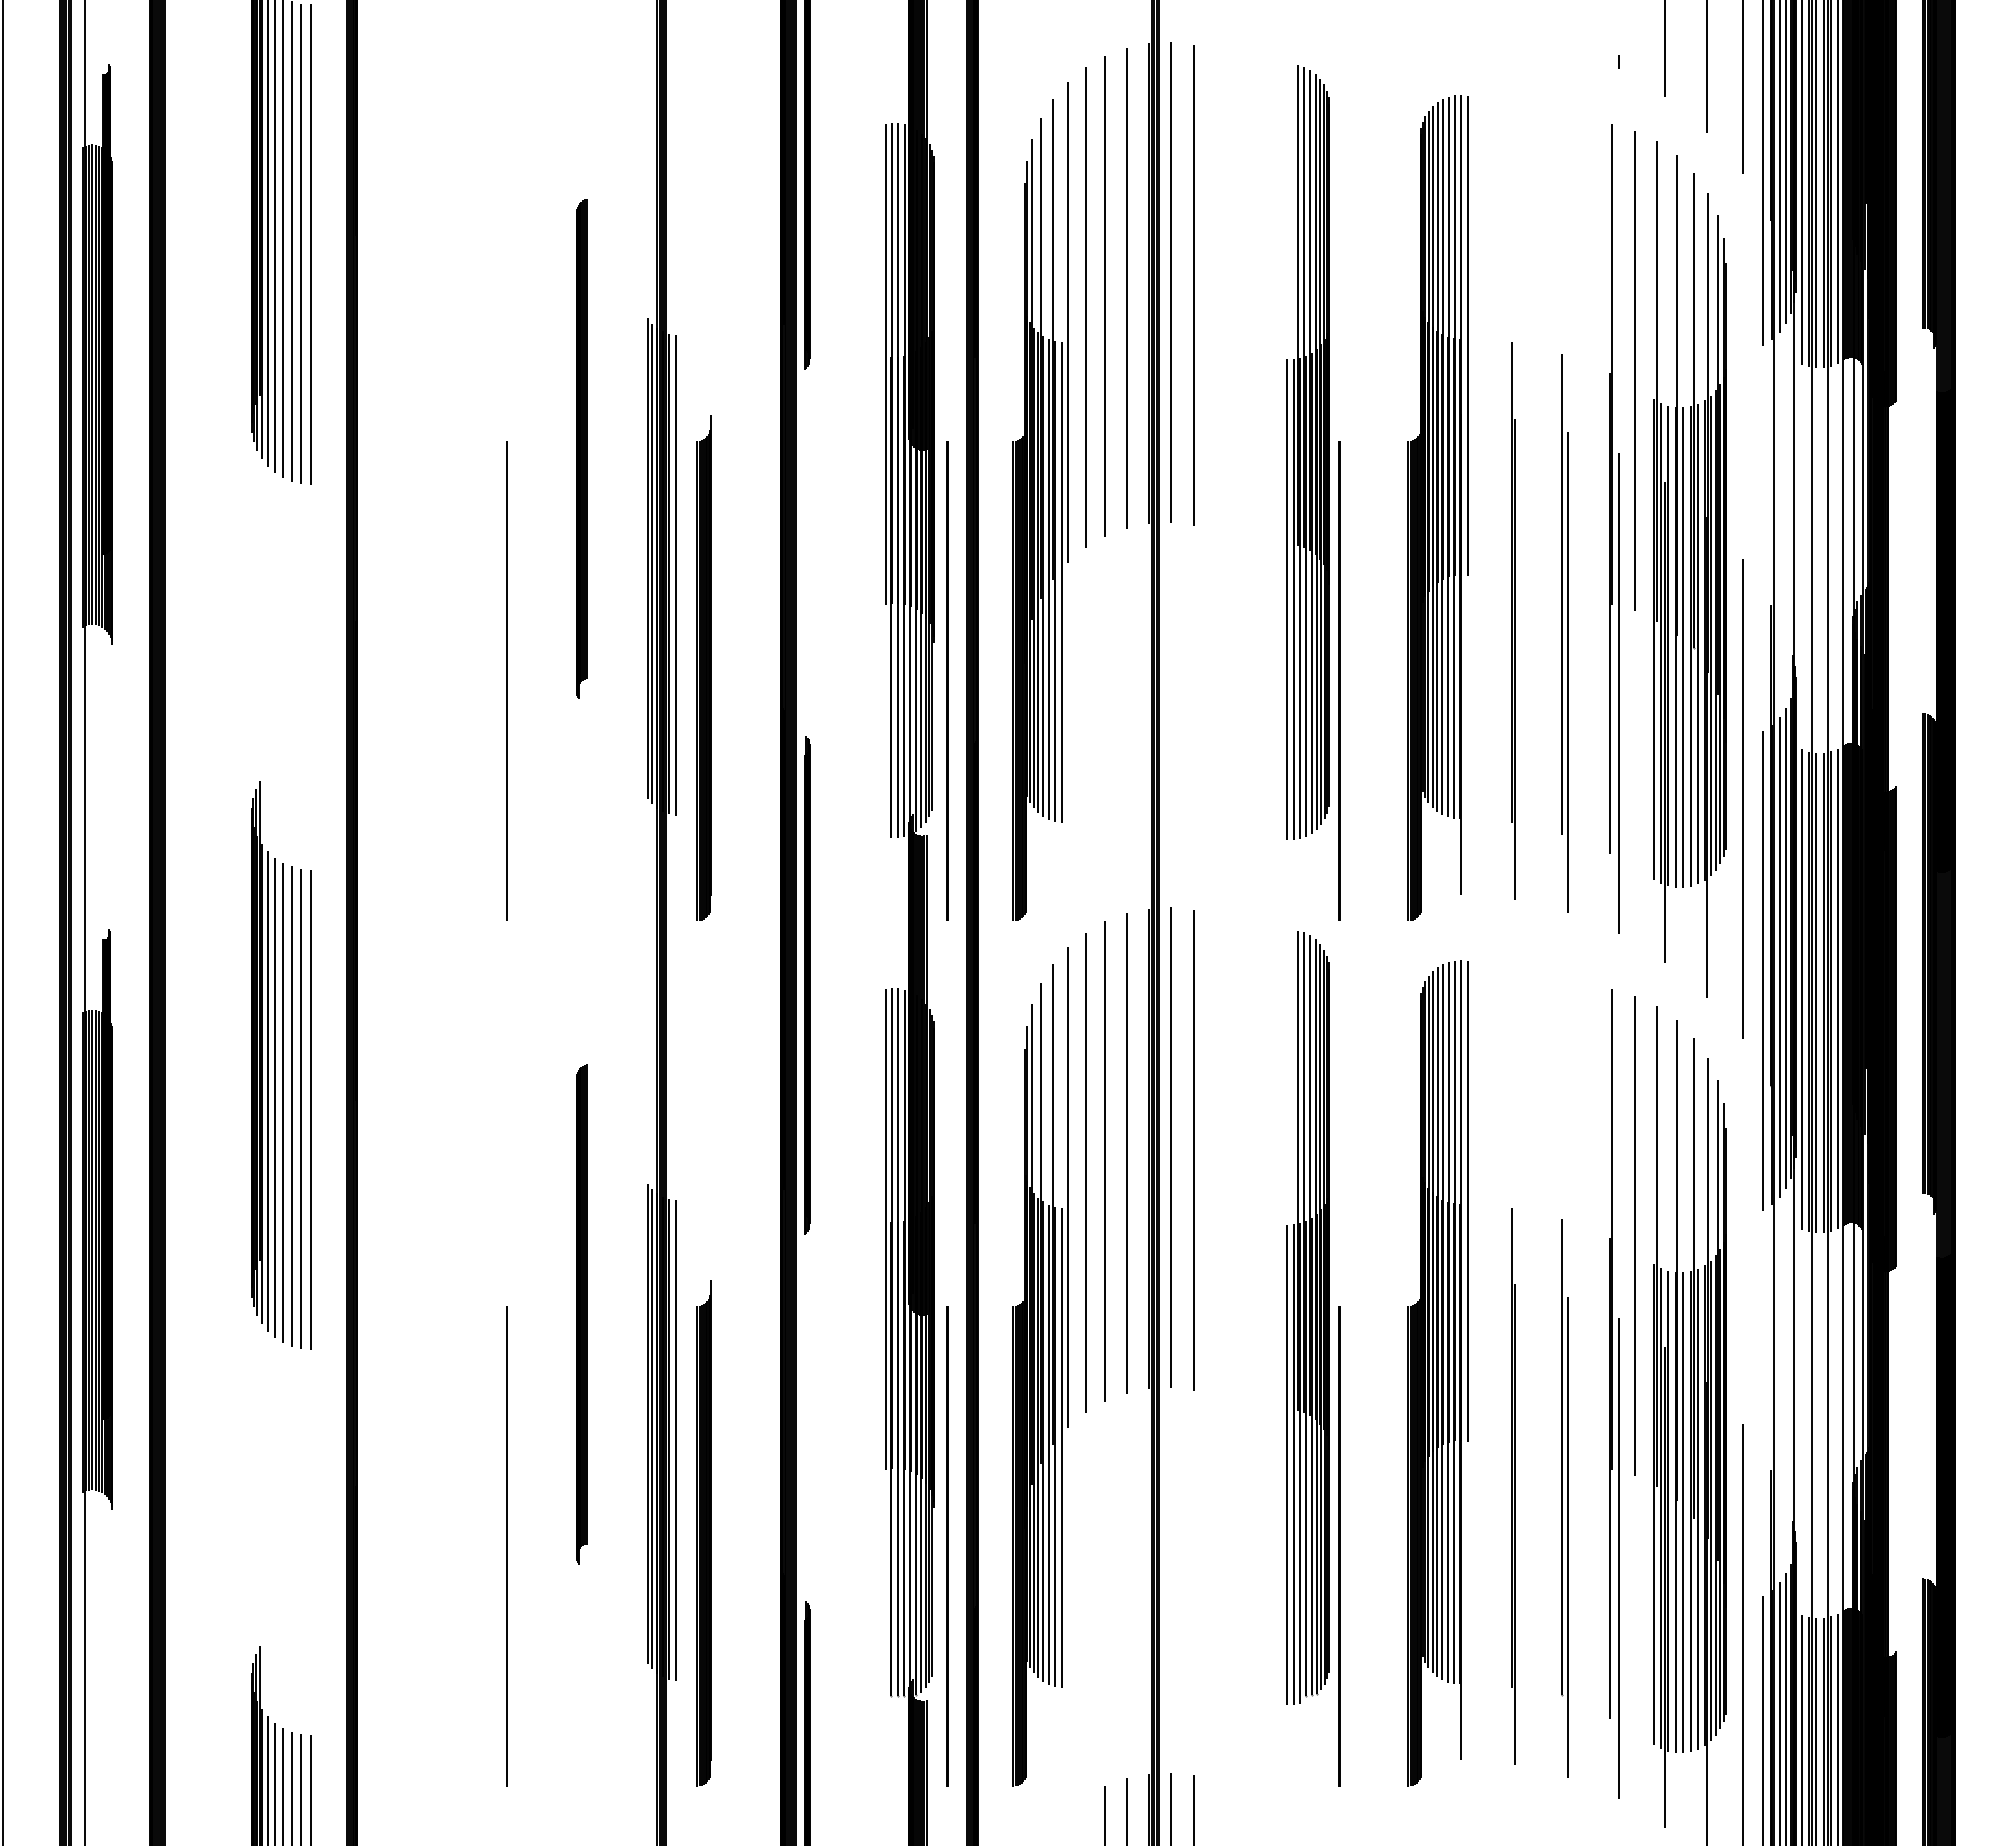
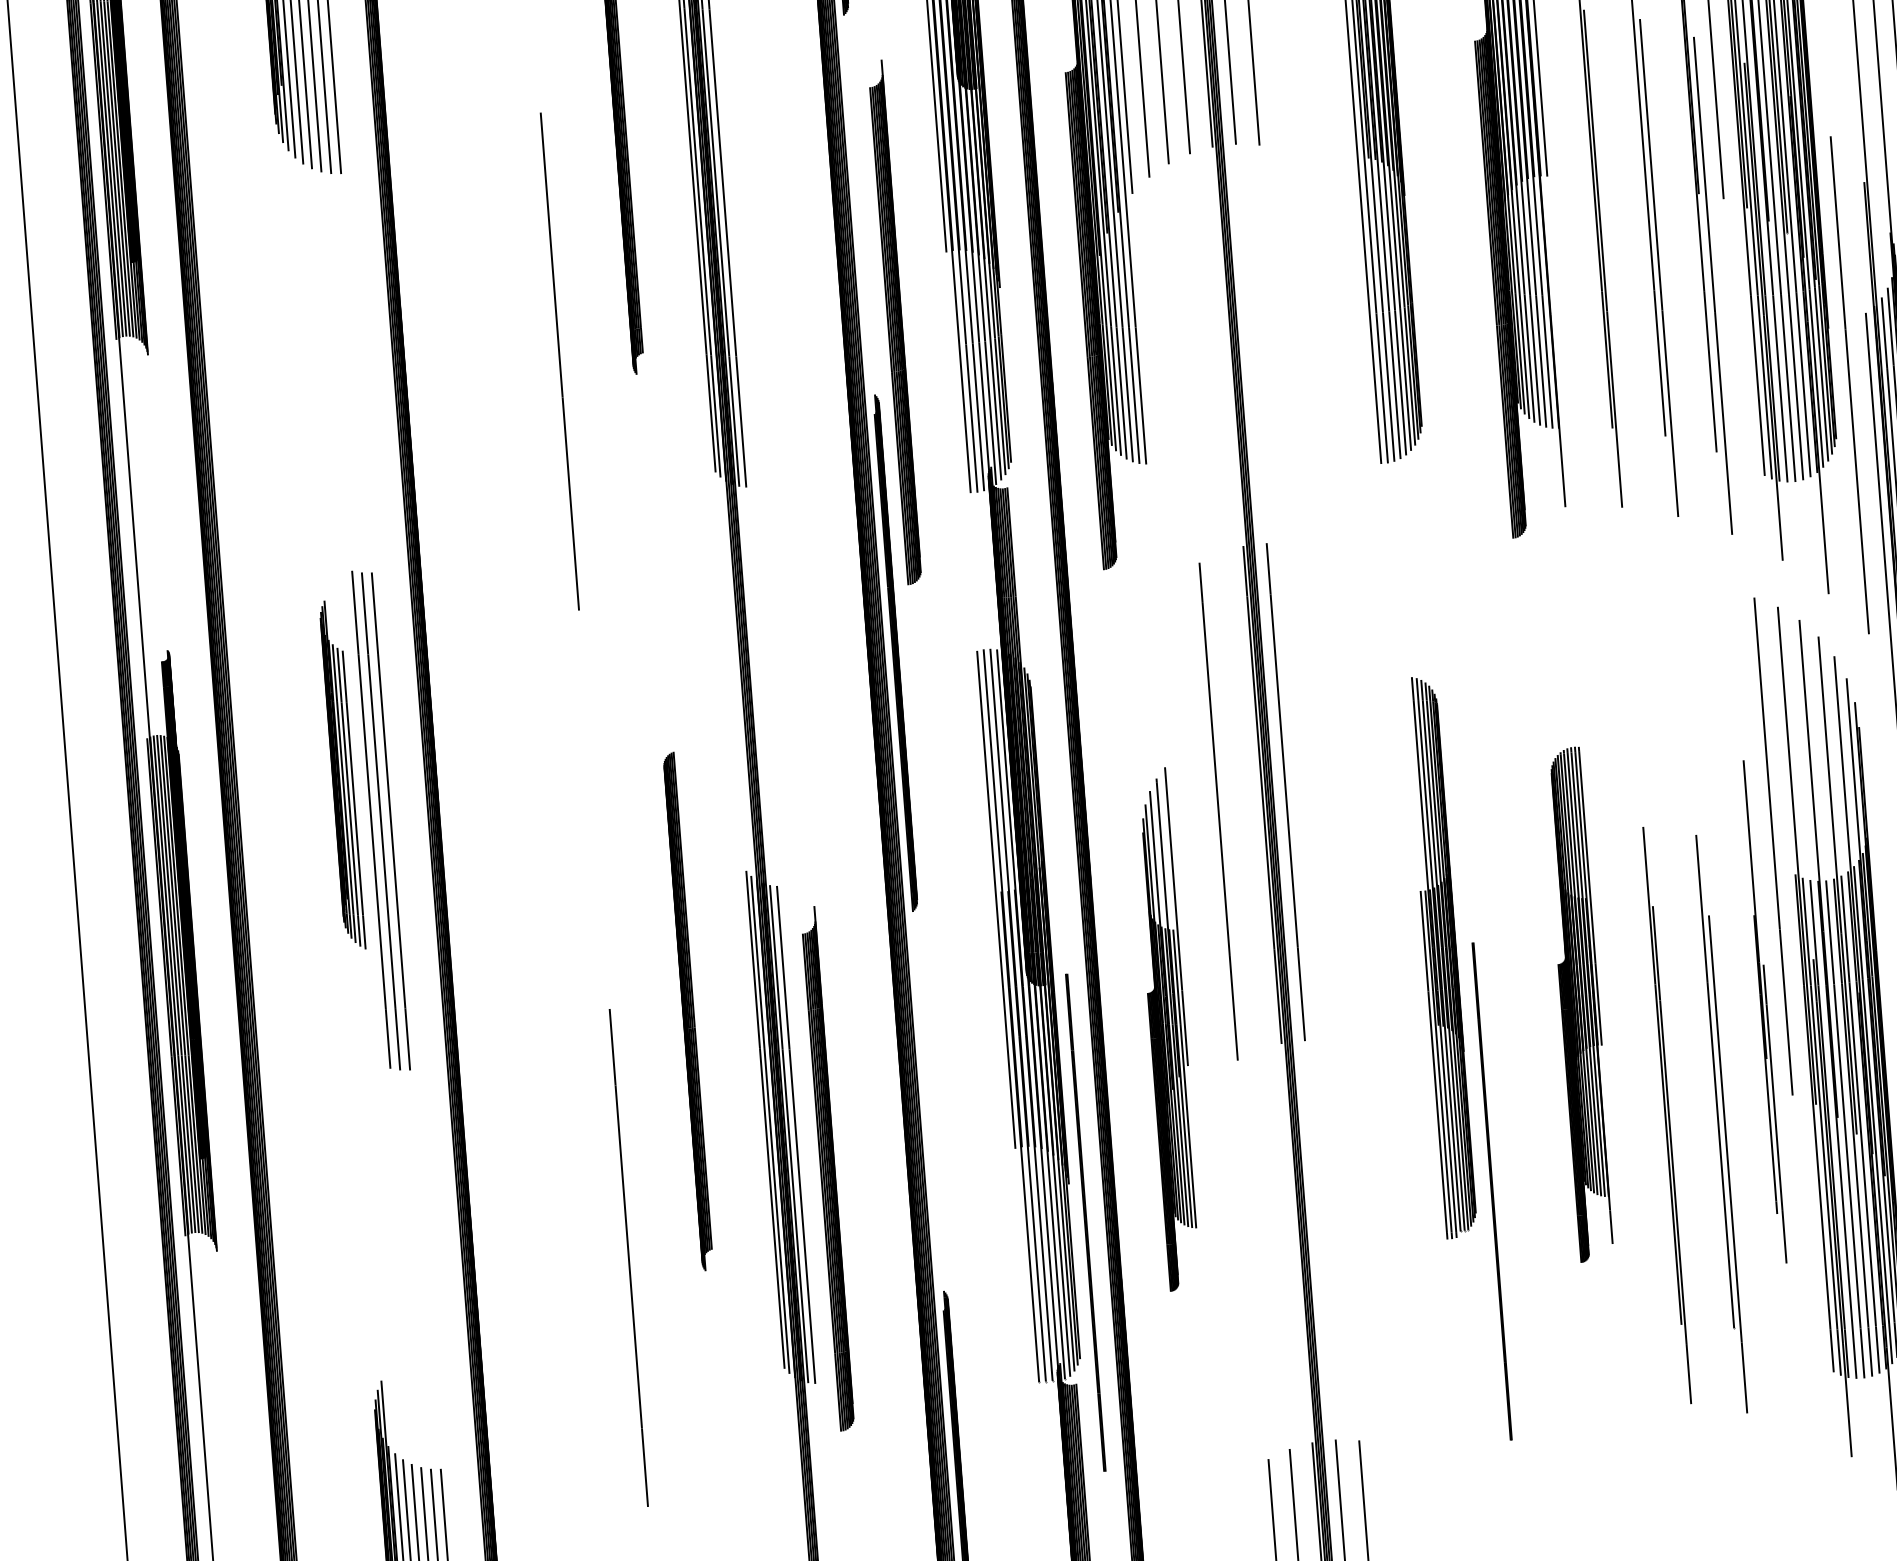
part: (703, 667) -> (894, 321), moved
line: (947, 680) -> (1016, 325), removed
line: (1339, 680) -> (1422, 294), removed
part: (267, 1061) -> (342, 774), size x0.6
line: (1193, 1150) -> (1309, 793), removed
line: (1126, 1153) -> (1239, 801), removed
line: (1085, 1172) -> (1198, 824), removed
part: (1307, 1317) -> (1440, 957), size x0.7
part: (1040, 1366) -> (1167, 1029), size x0.6
part: (1437, 1373) -> (1579, 1004), size x0.6
part: (1614, 1393) -> (1764, 1011), size x0.6
part: (703, 1533) -> (827, 1168), moved

